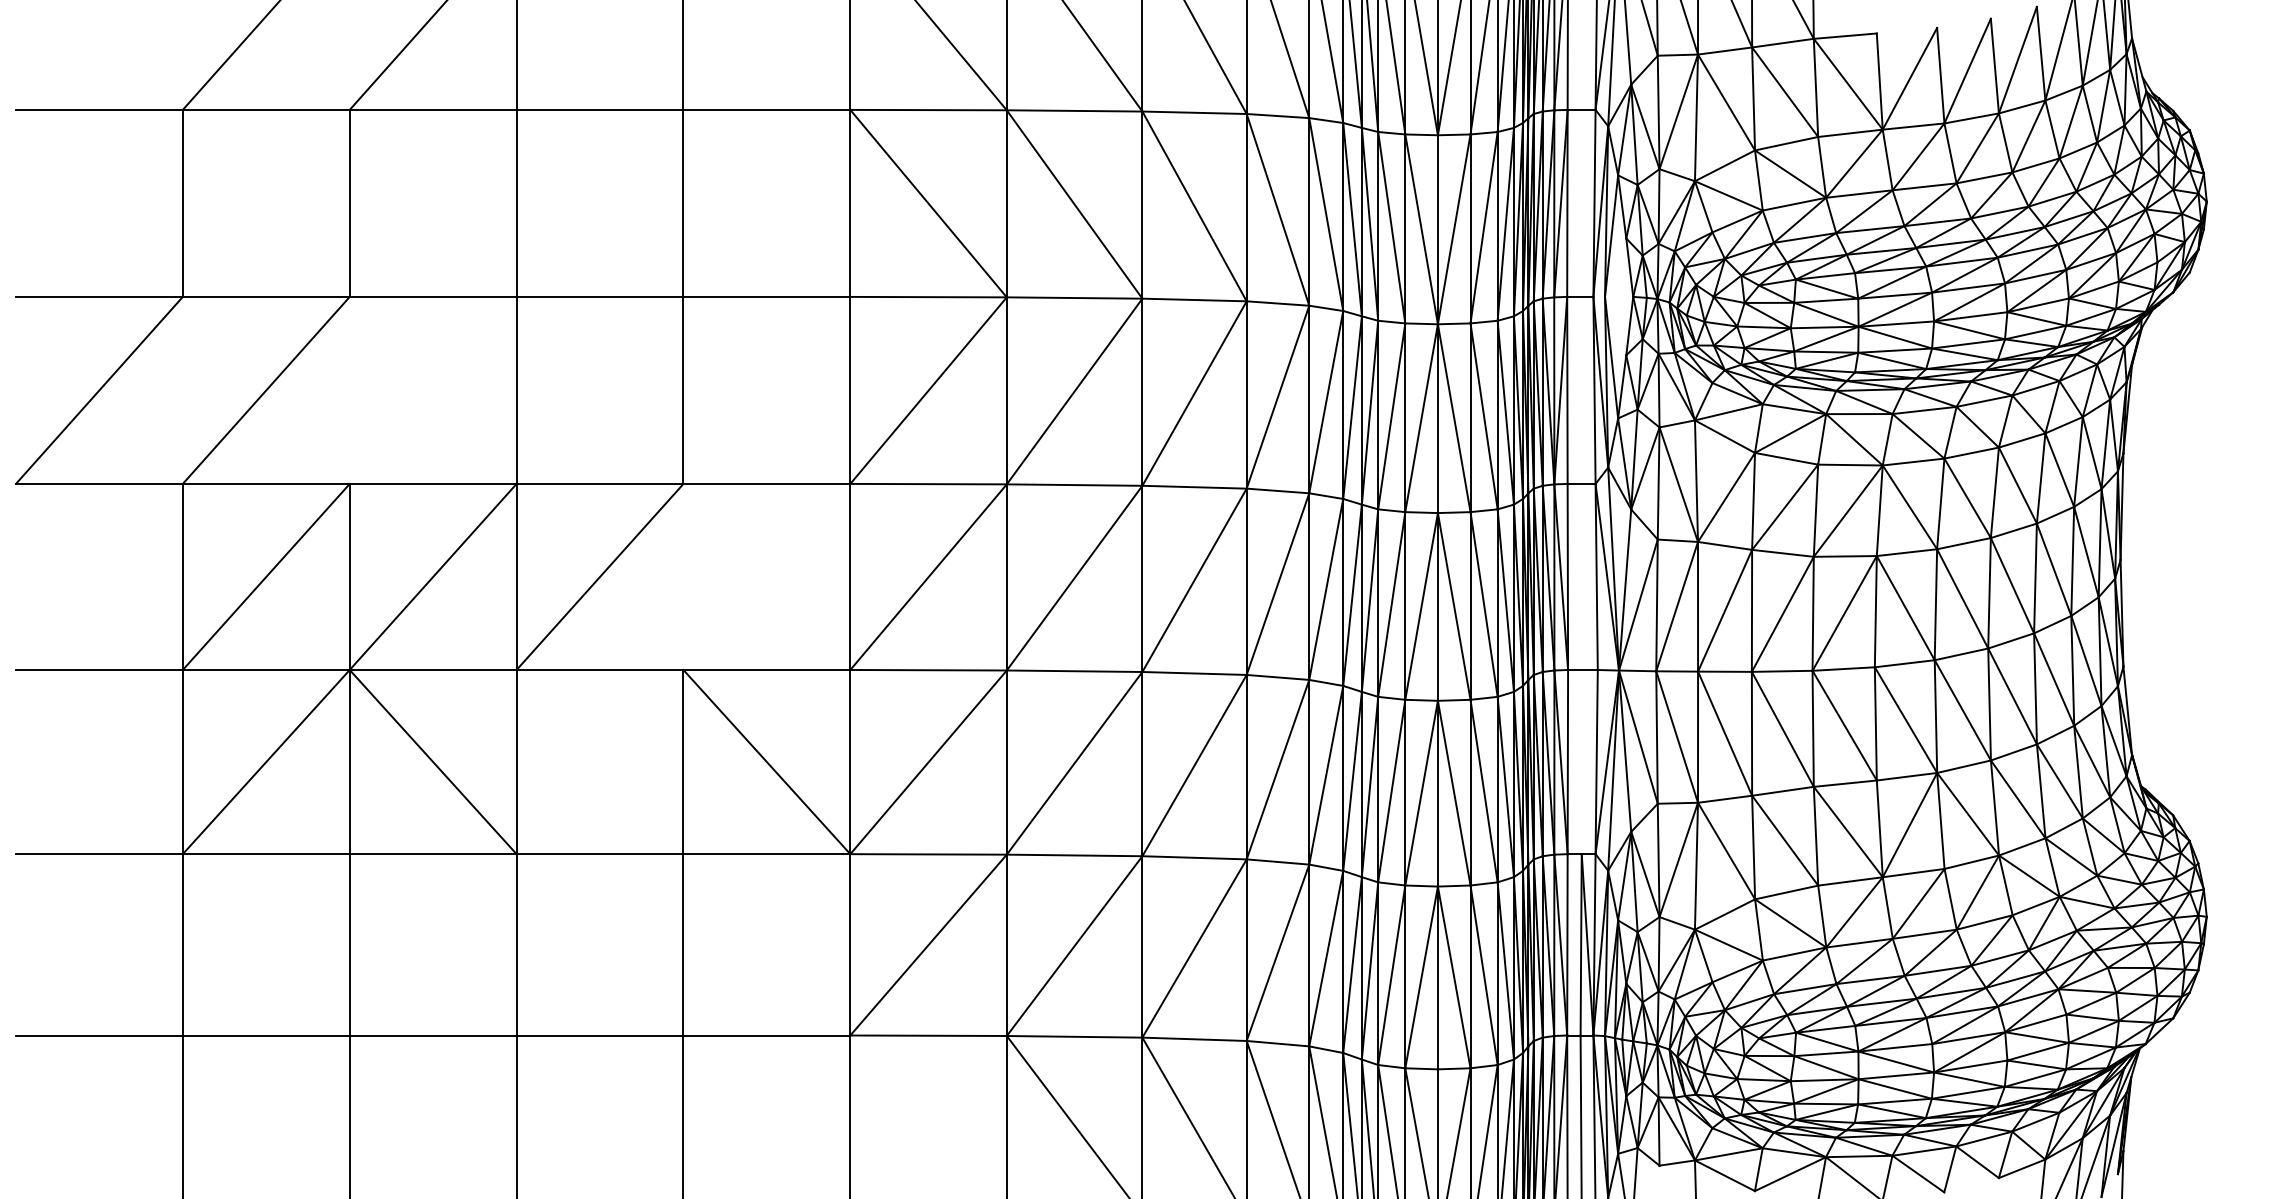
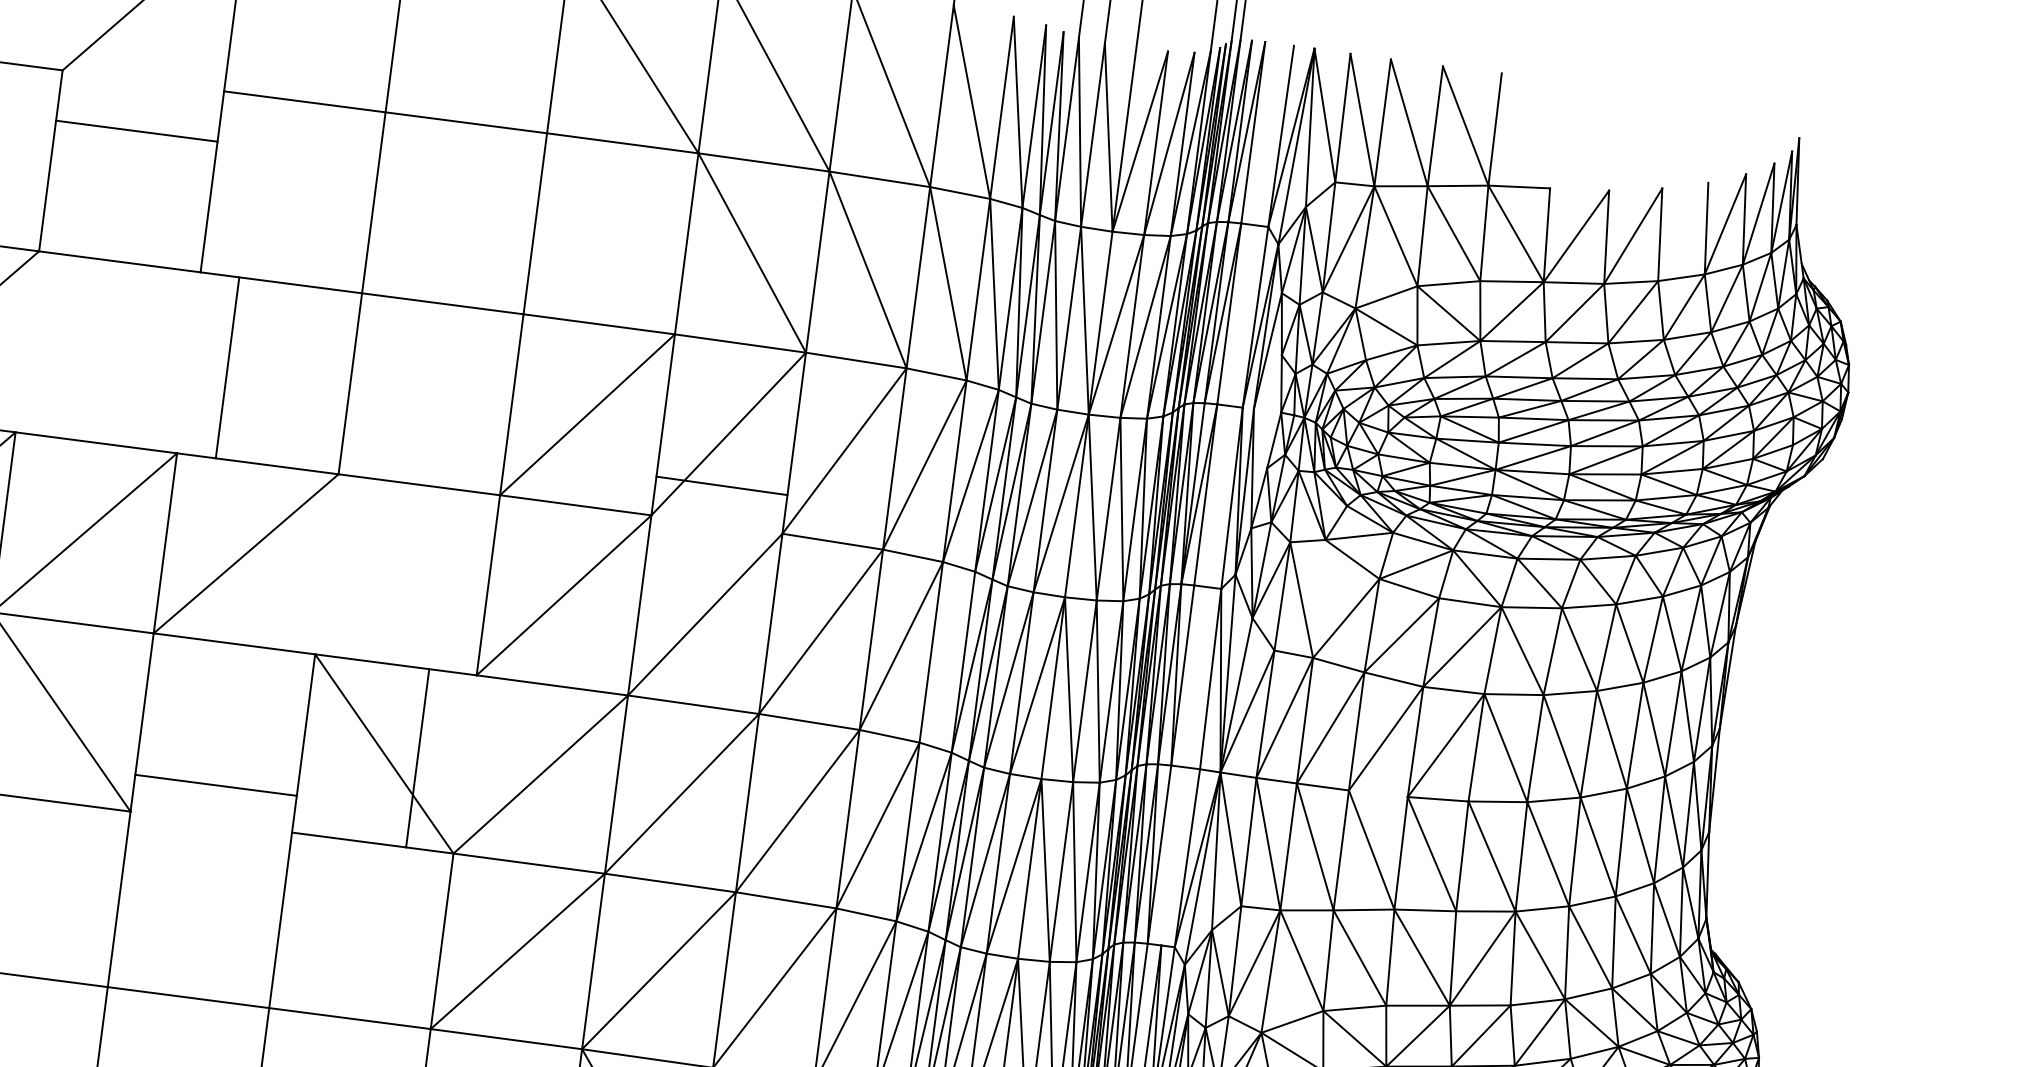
line: (2017, 59) -> (1682, 231), removed
line: (432, 109) -> (136, 130), moved
line: (928, 203) -> (610, 233), removed
line: (516, 389) -> (227, 366), moved
line: (1695, 480) -> (1318, 598), removed
line: (1074, 484) -> (721, 485), moved
line: (1326, 588) -> (947, 656), removed
line: (1781, 670) -> (1377, 792), removed
line: (850, 761) -> (417, 757), moved
line: (599, 854) -> (215, 785), moved

